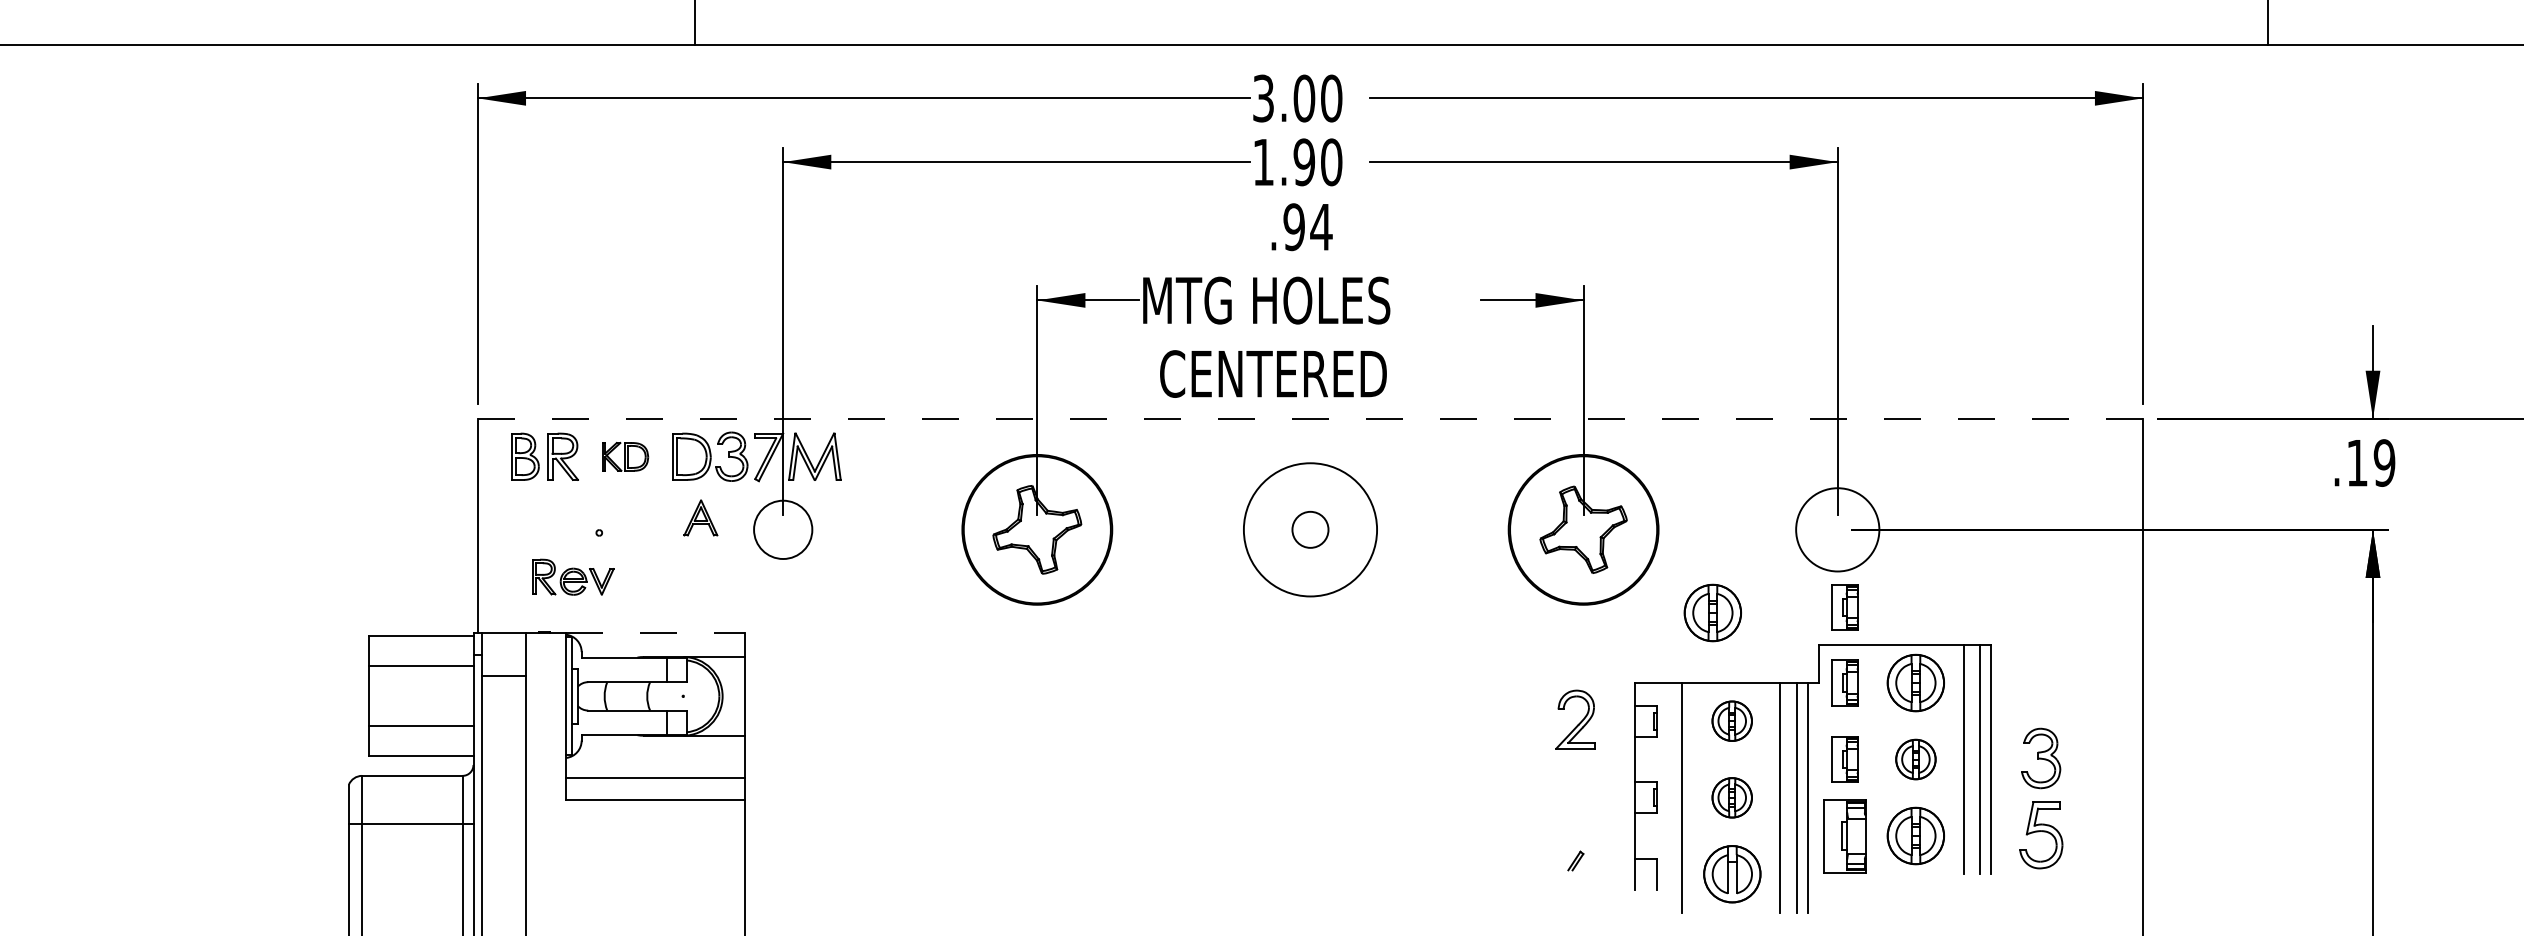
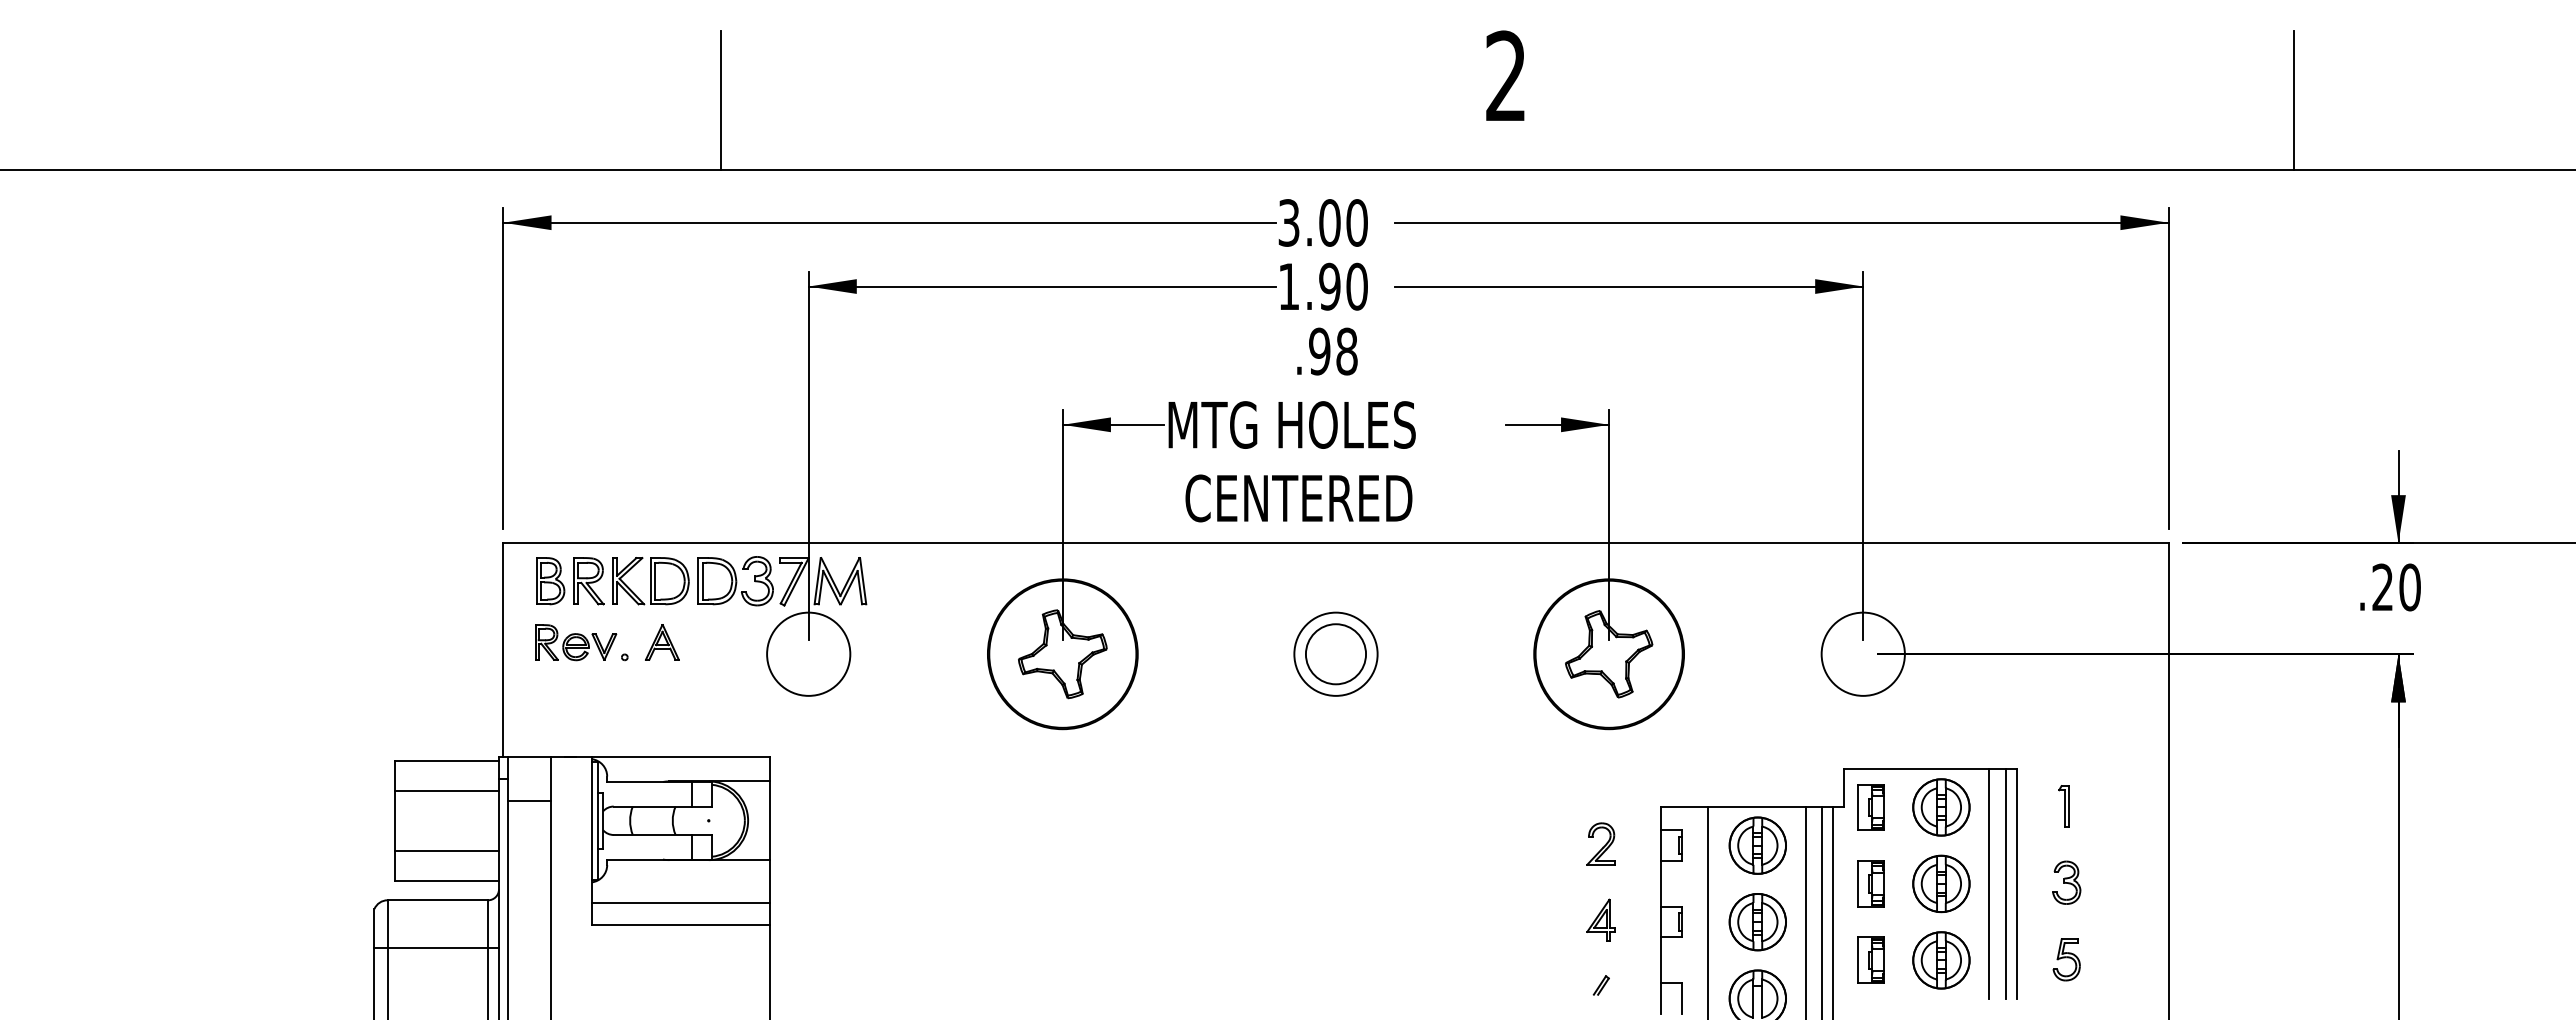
text: (1320, 227) -> (1346, 351), .94 -> .98
line: (1309, 419) -> (1335, 543), dashed -> solid
part: (624, 457) -> (650, 581), size x1.67
text: (2370, 463) -> (2396, 587), .19 -> .20
part: (700, 518) -> (662, 642), moved
circle: (782, 529) -> (808, 653), size x1.43
circle: (1309, 529) -> (1335, 653), size x0.62
circle: (1309, 530) -> (1335, 654), size x1.67
part: (573, 577) -> (576, 642), moved
part: (1844, 607) -> (1870, 731), removed
part: (1712, 613) -> (1738, 737), removed
line: (655, 633) -> (681, 757), dashed -> solid
part: (2037, 682) -> (2063, 806), added
part: (1574, 719) -> (1600, 843), size x0.71
part: (1731, 721) -> (1757, 845), size x1.43
part: (2040, 758) -> (2066, 882), size x0.71
part: (1915, 759) -> (1941, 883), size x1.43
part: (1574, 795) -> (1600, 919), added
part: (1731, 798) -> (1757, 922), size x1.43
part: (1844, 835) -> (1870, 959), size x0.62
part: (2040, 835) -> (2066, 959), size x0.62

